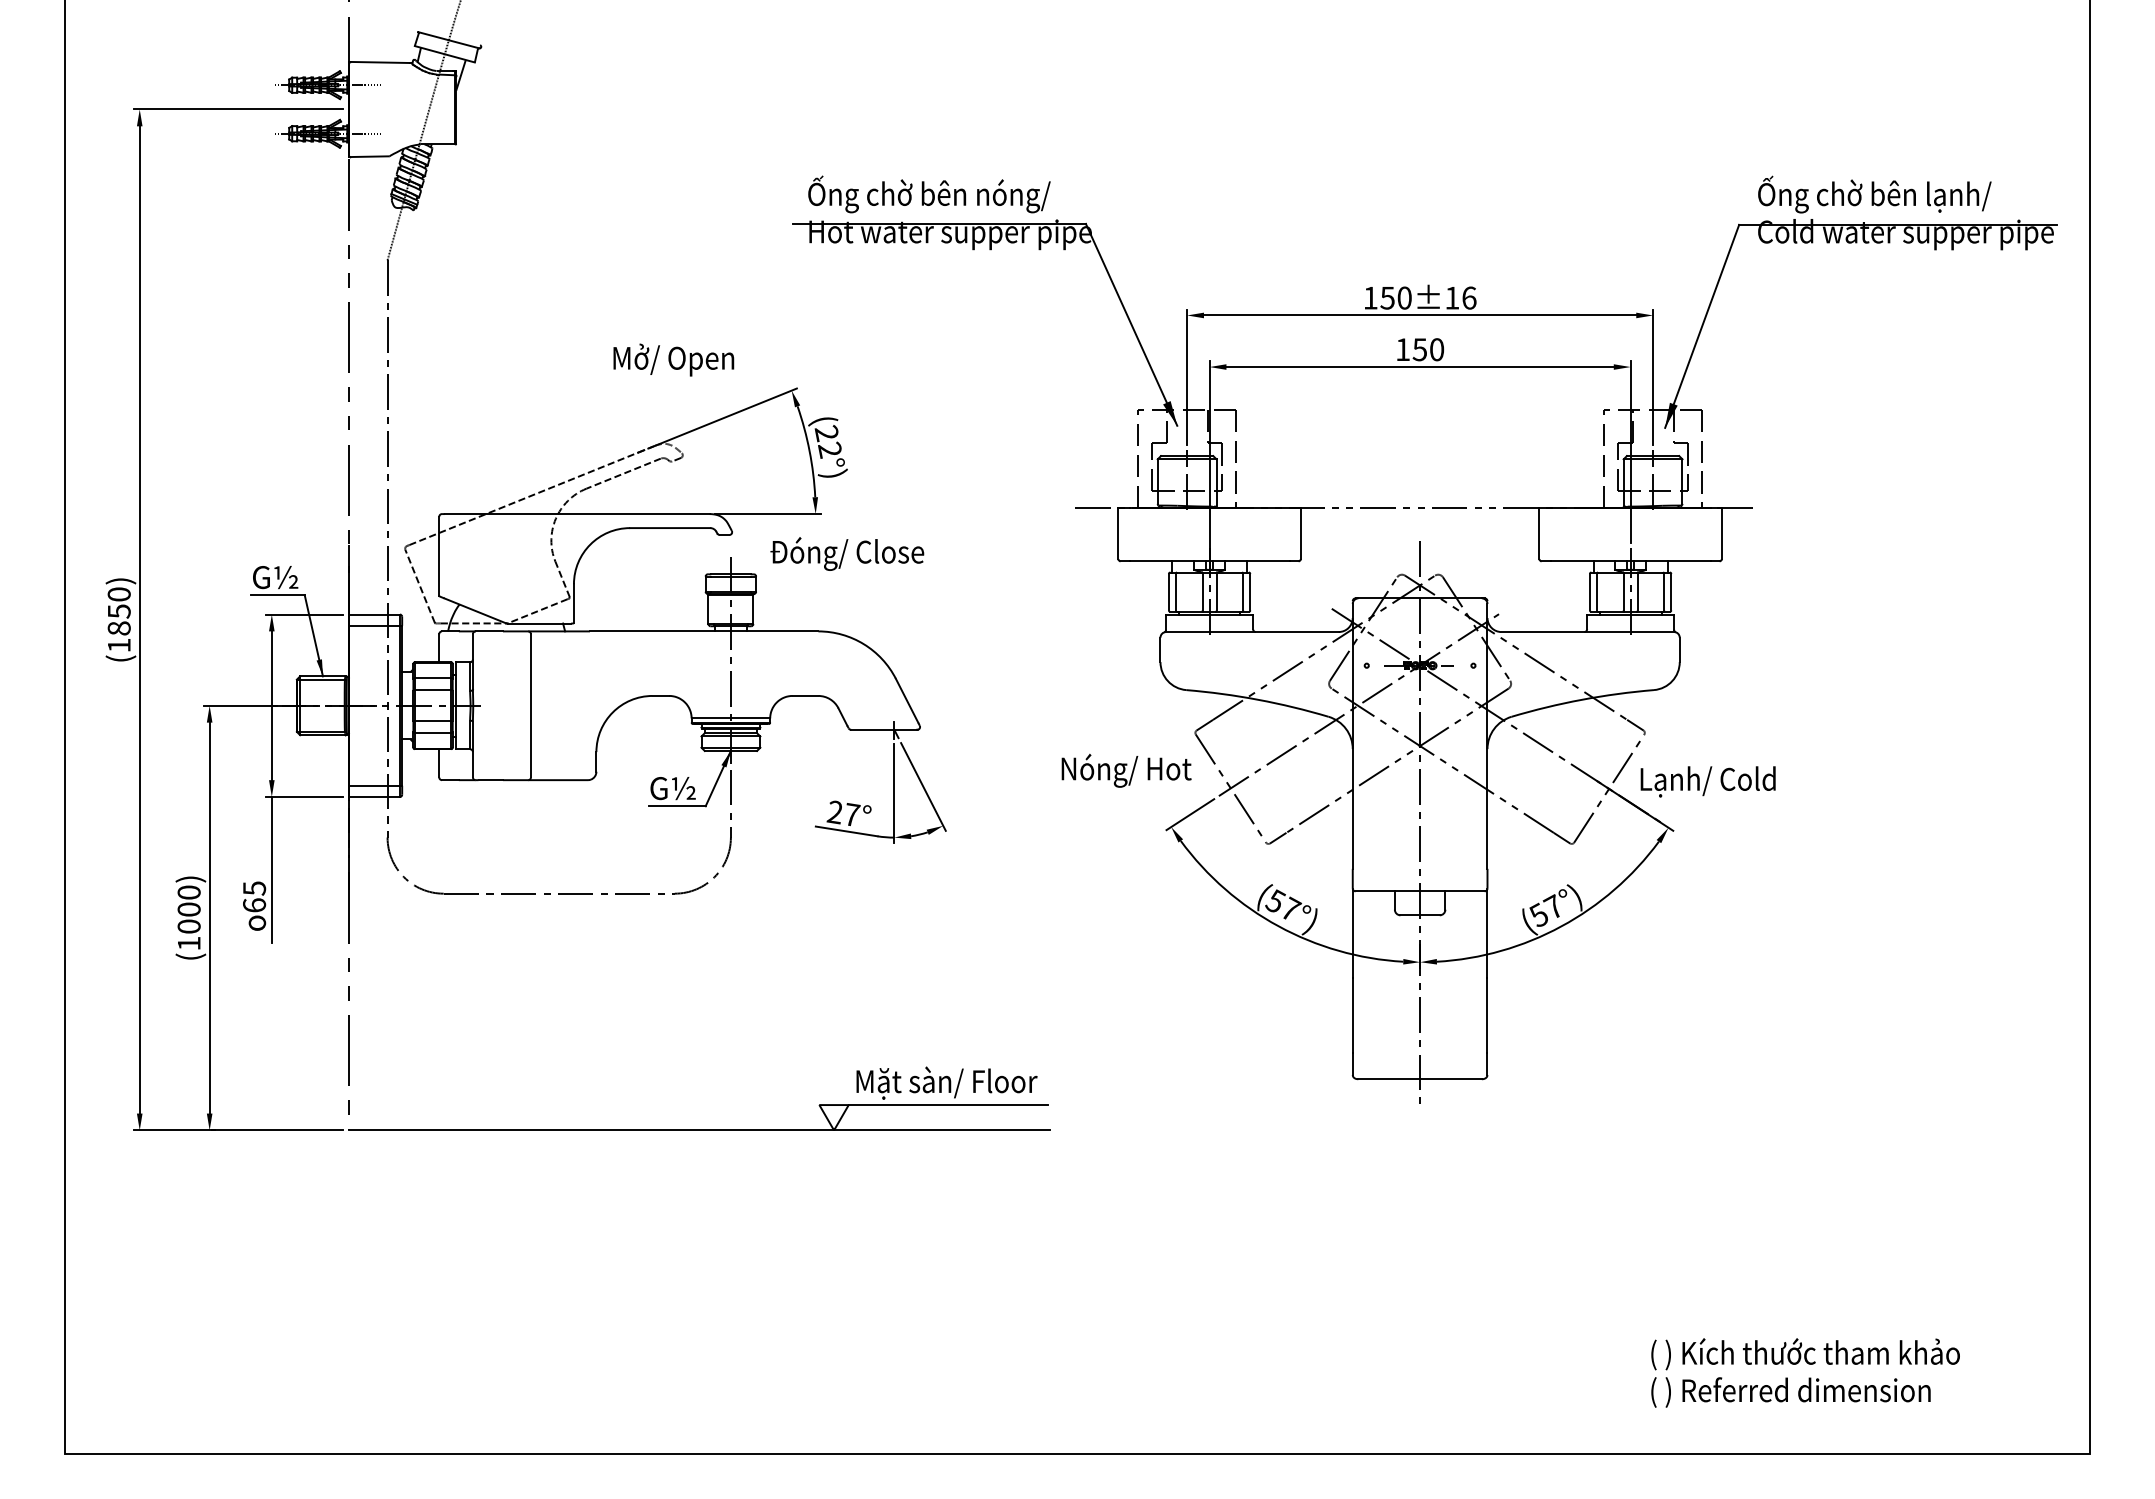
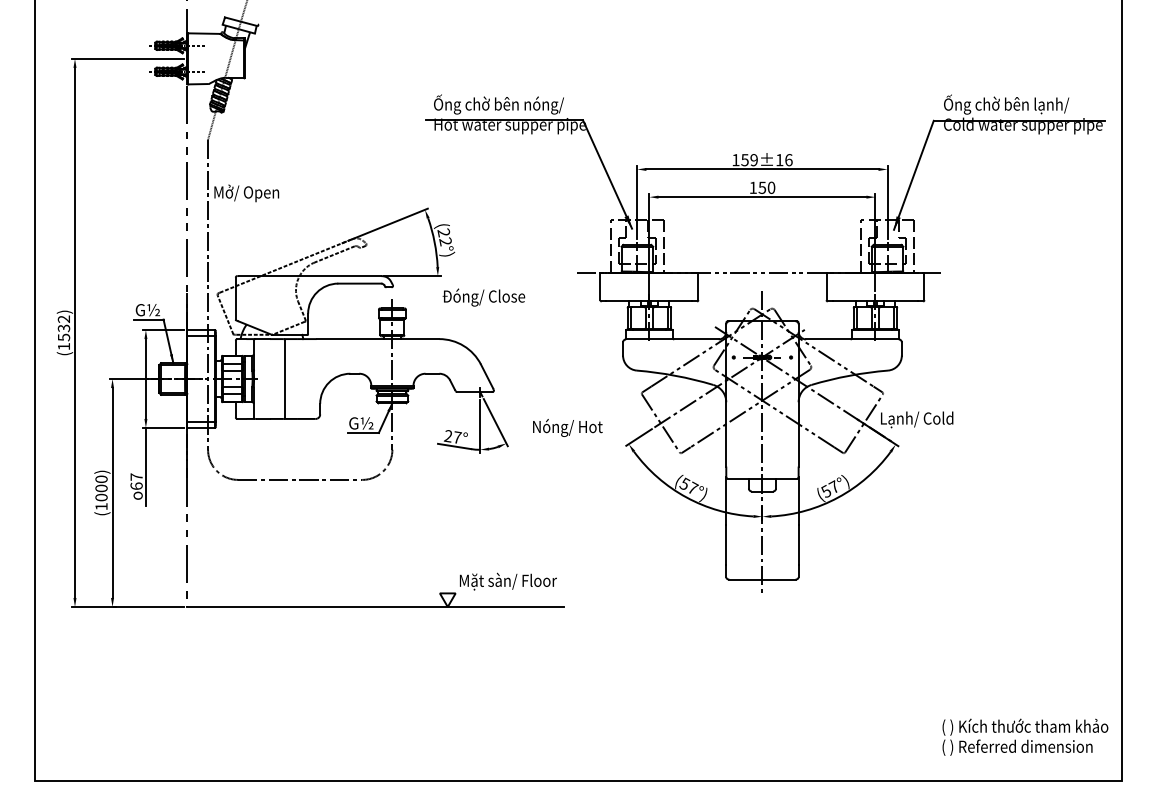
text: (1403, 298) -> (753, 160), 150±16 -> 159±16
text: (673, 360) -> (246, 193), moved
text: (846, 553) -> (483, 297), moved
text: (118, 611) -> (63, 328), (1850) -> (1532)
text: (1125, 769) -> (567, 427), moved
text: (254, 887) -> (136, 476), 65 -> 67
line: (947, 1105) -> (508, 593), removed
text: (1805, 1371) -> (1025, 736), moved

